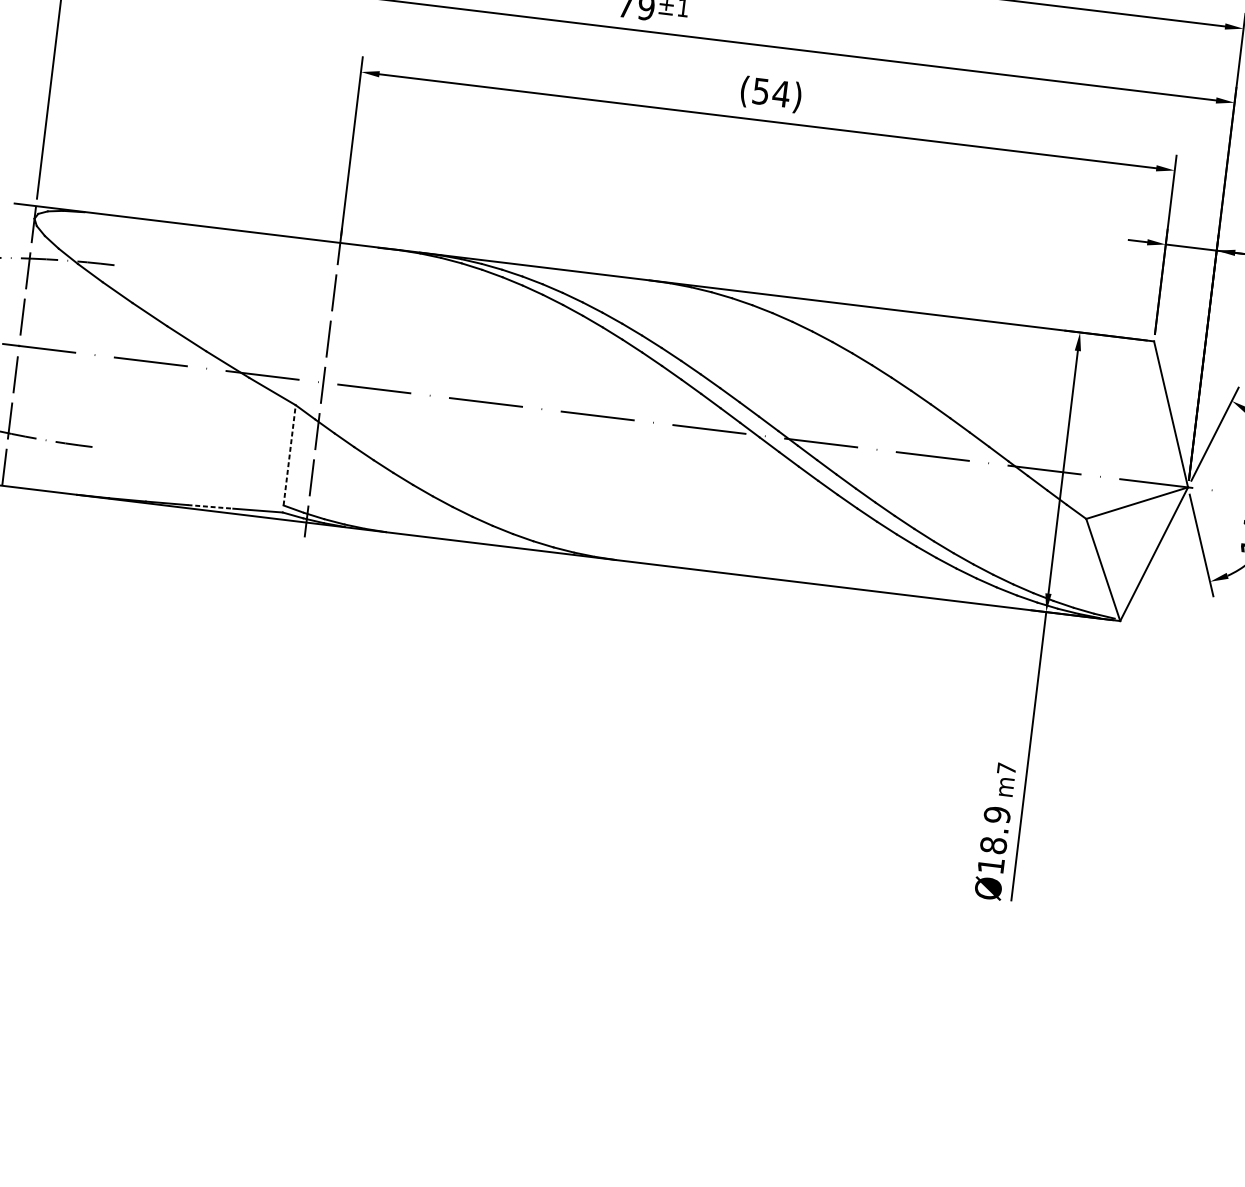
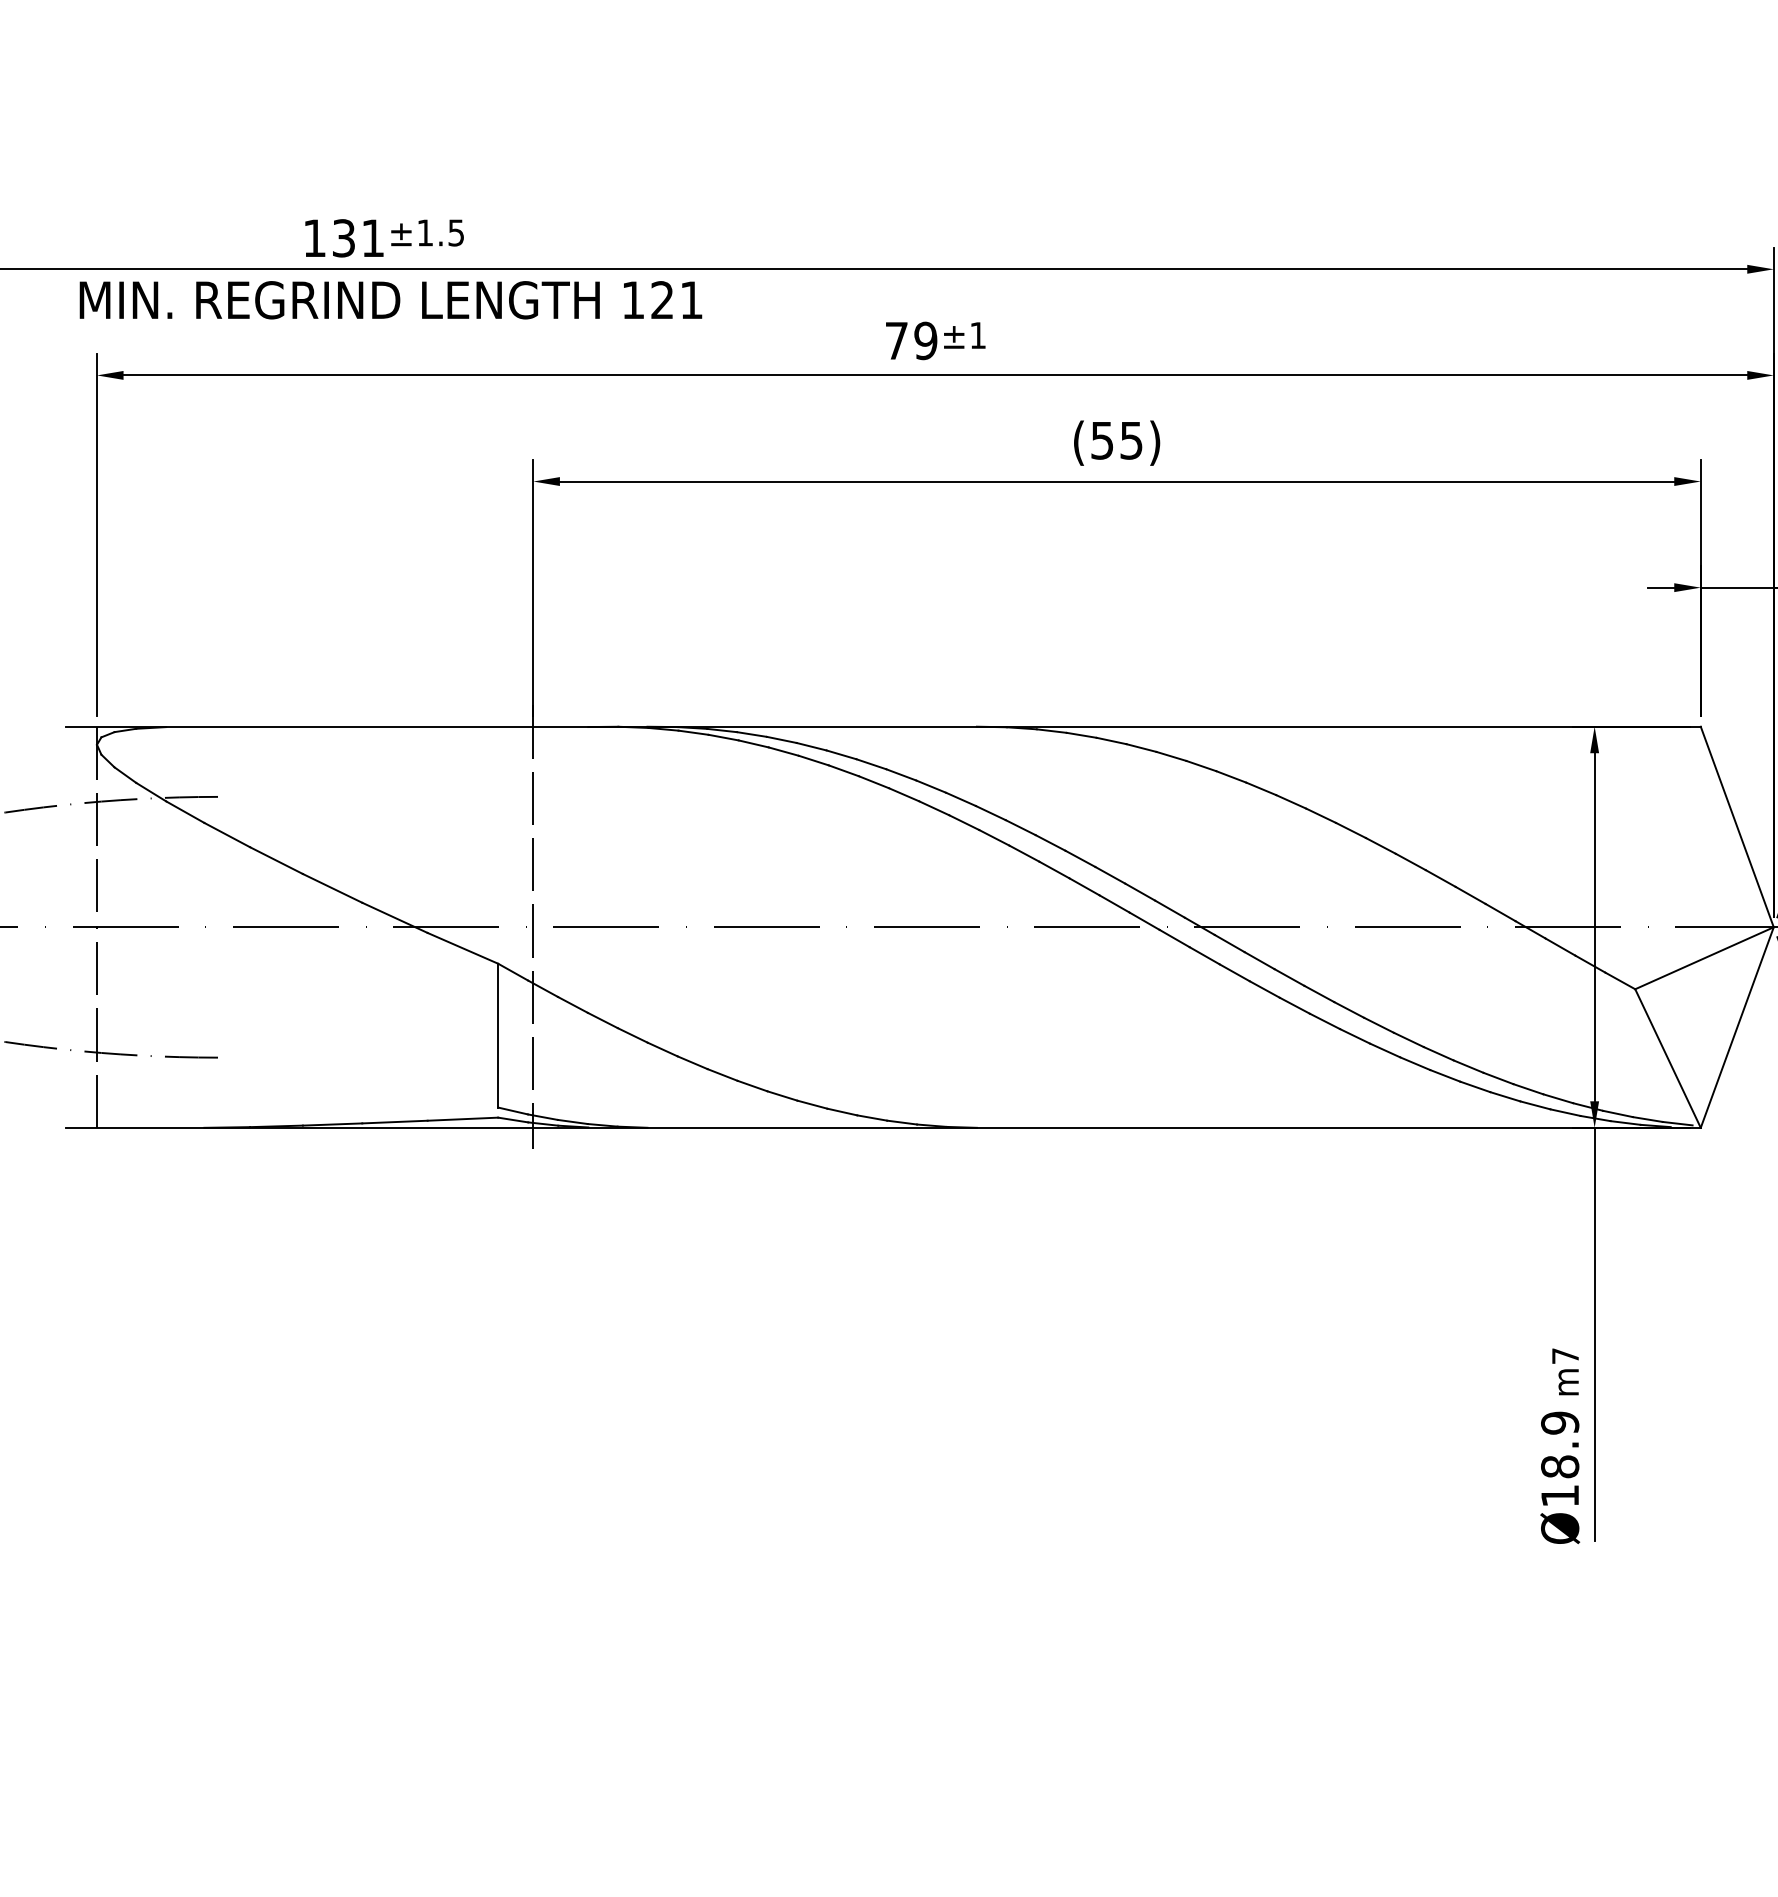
text: (781, 93) -> (1131, 440), (54) -> (55)
line: (289, 455) -> (498, 1035), dashed -> solid
line: (210, 507) -> (394, 1122), dashed -> solid

